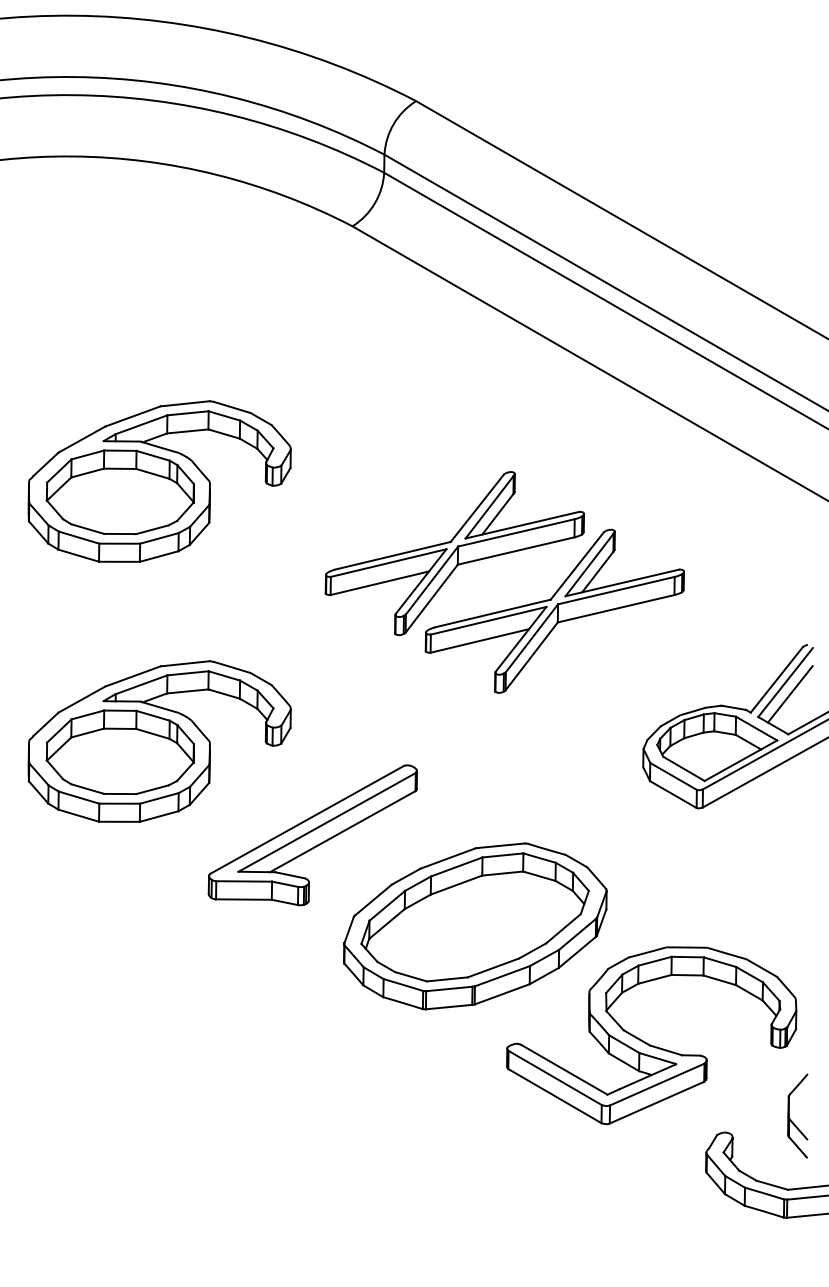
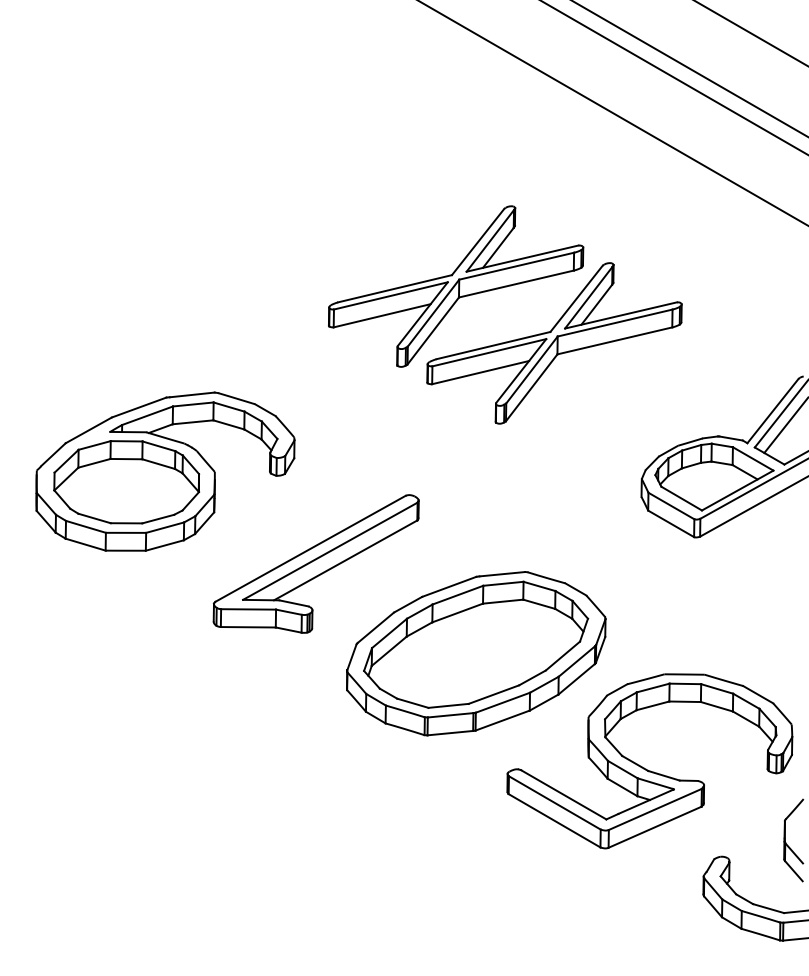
part: (159, 481) -> (165, 215), removed

